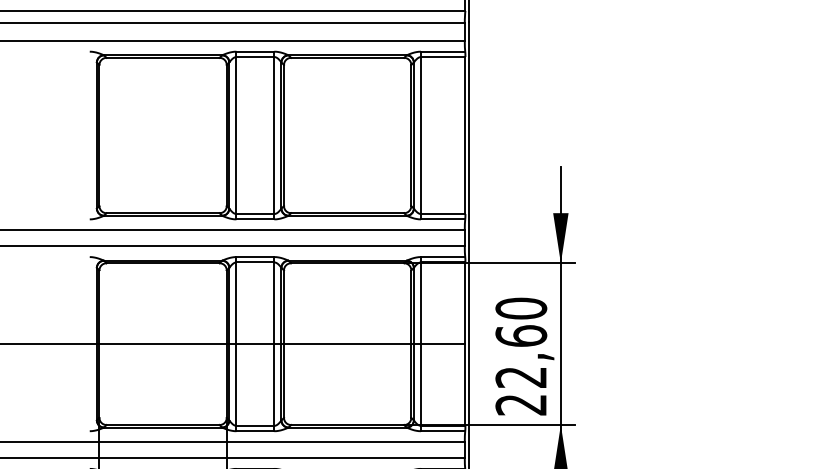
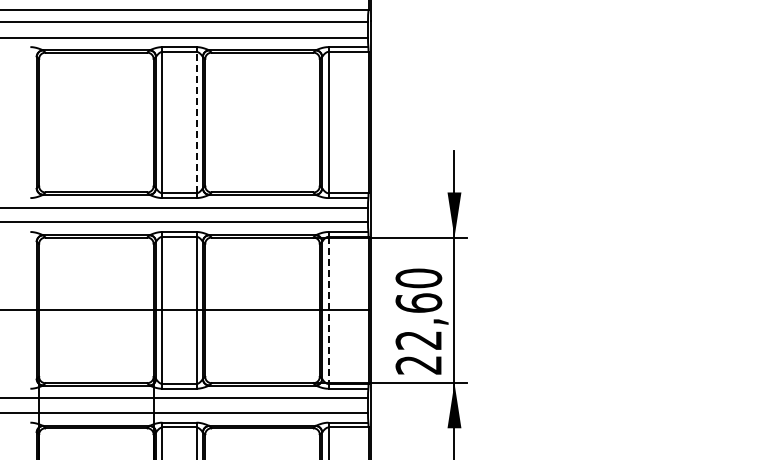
line: (274, 135) -> (196, 122), solid -> dashed
line: (420, 344) -> (328, 310), solid -> dashed

